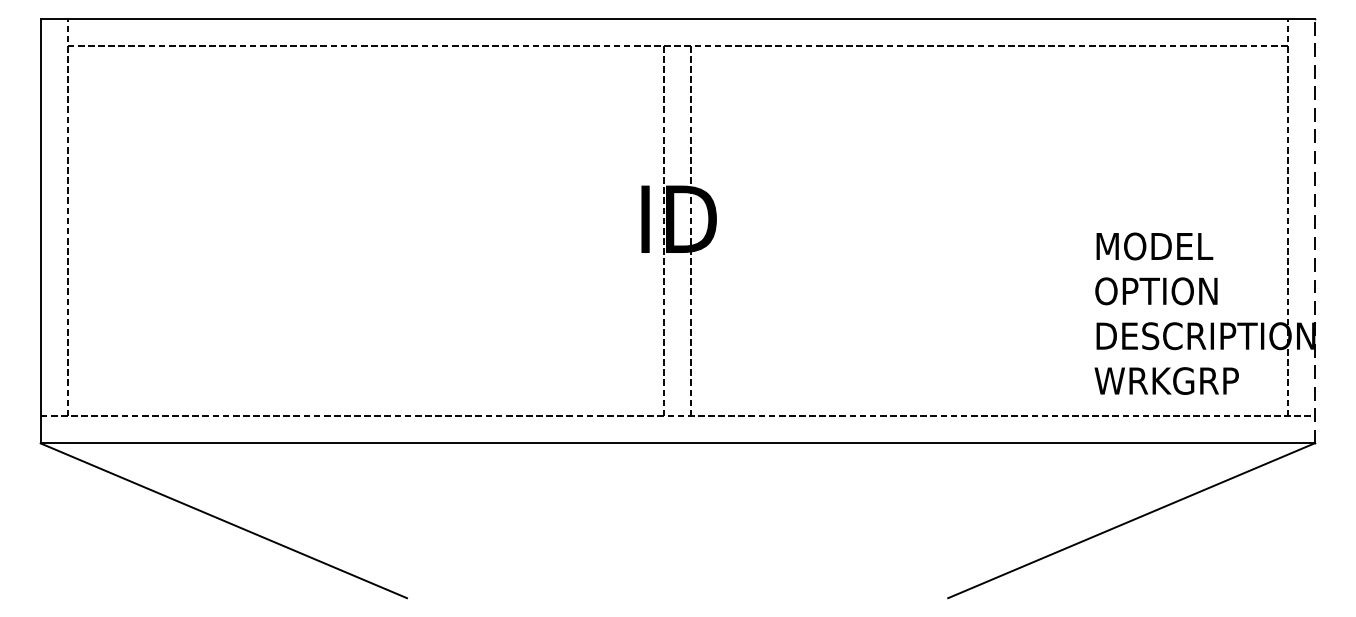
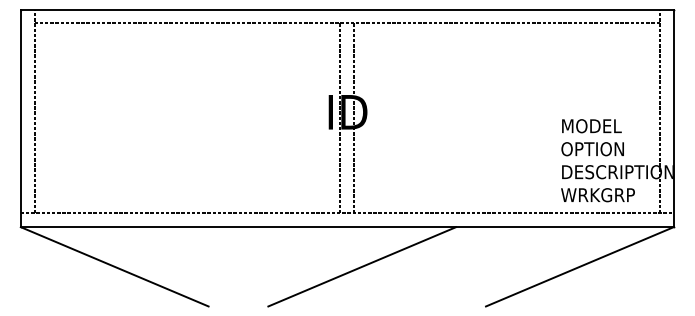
line: (1314, 231) -> (673, 118), dashed -> solid
line: (707, 520) -> (362, 266), added

